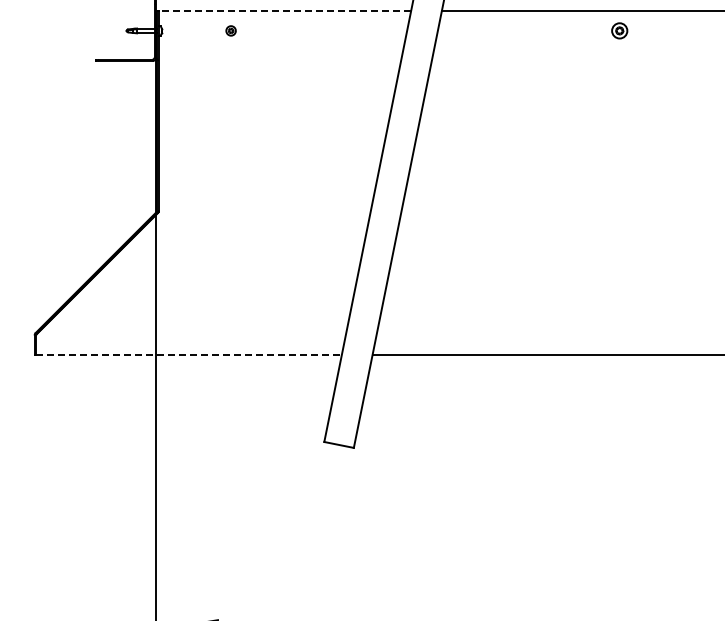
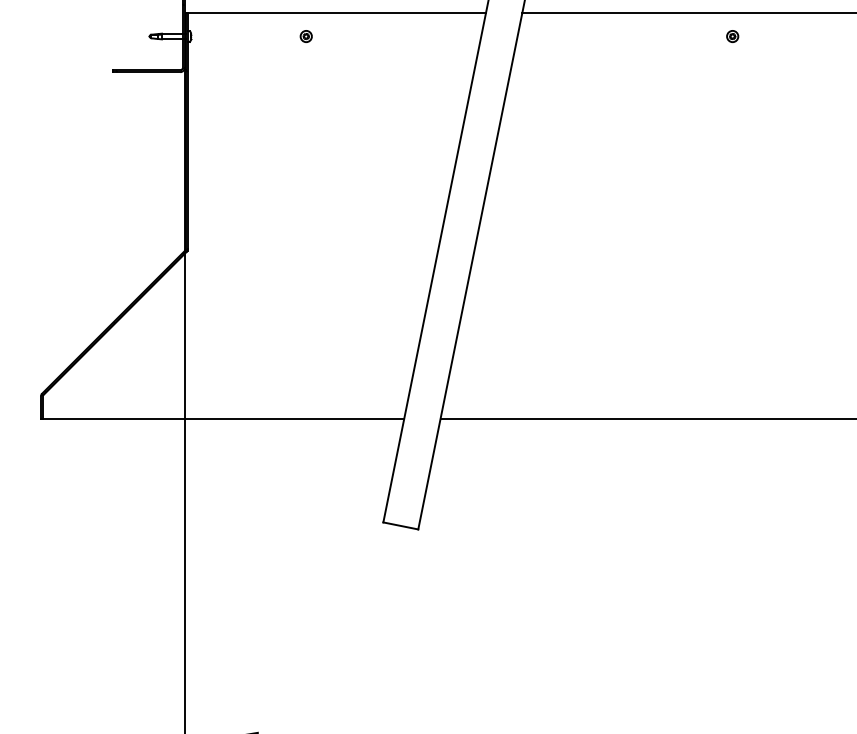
line: (284, 10) -> (336, 12), dashed -> solid
part: (230, 30) -> (305, 36), moved
part: (619, 30) -> (732, 36), size x0.62
line: (189, 354) -> (223, 419), dashed -> solid

